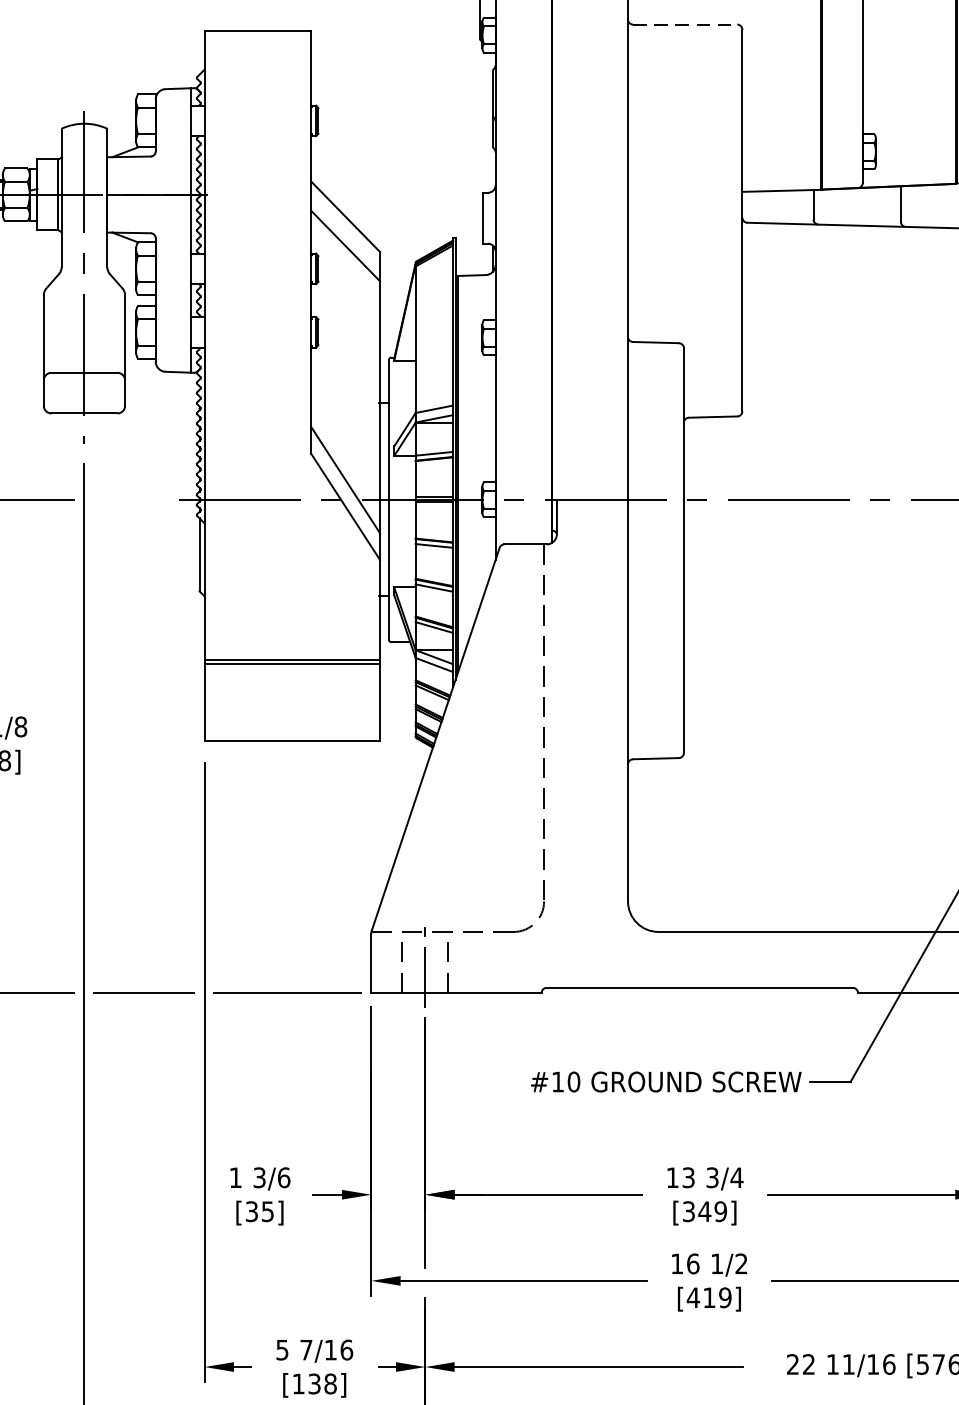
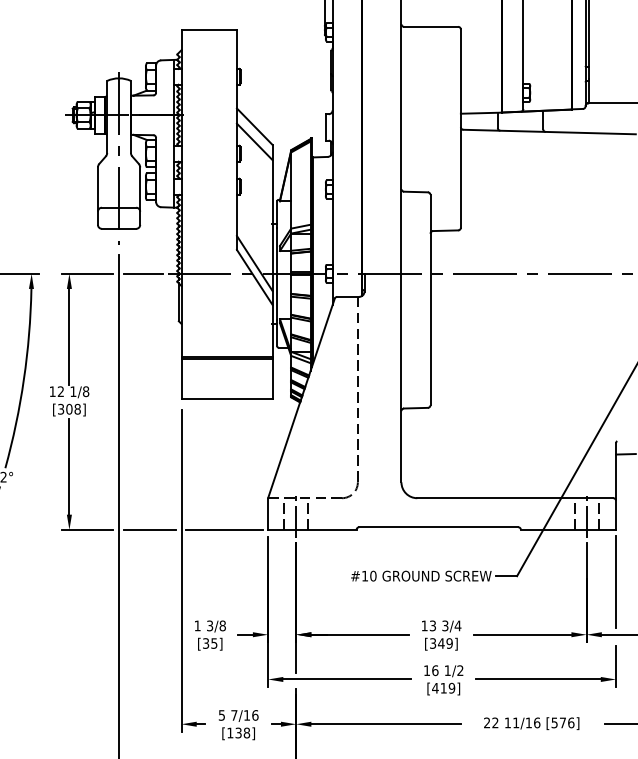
line: (685, 23) -> (431, 26), dashed -> solid
line: (131, 499) -> (143, 273), added
text: (283, 1176) -> (222, 625), 3/6 -> 3/8

